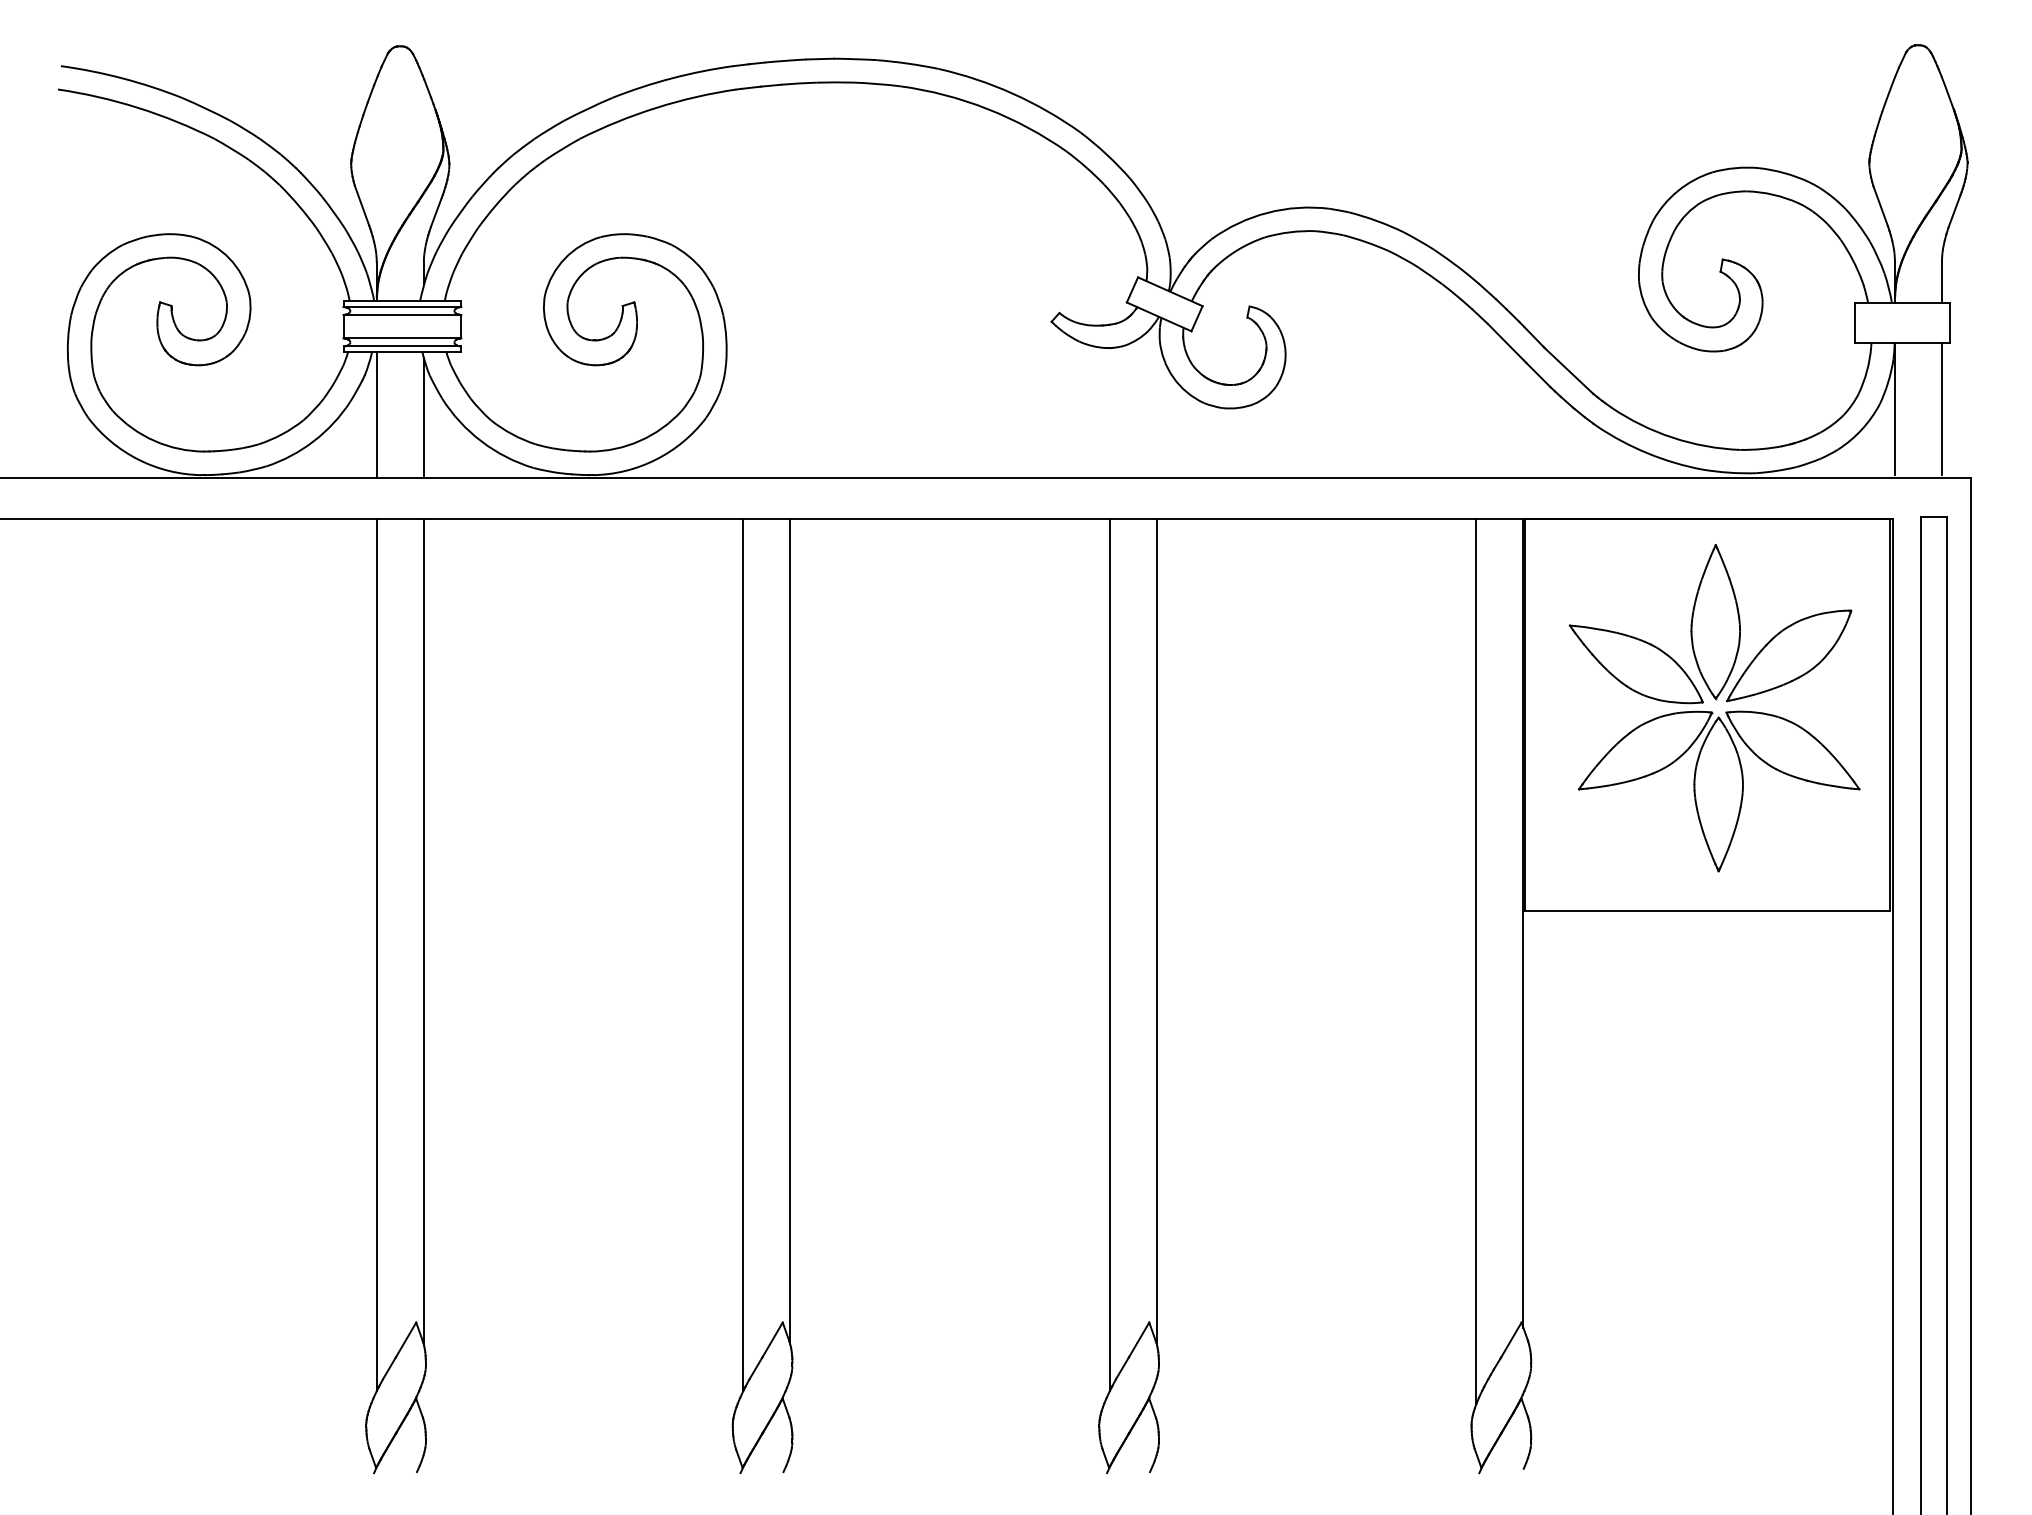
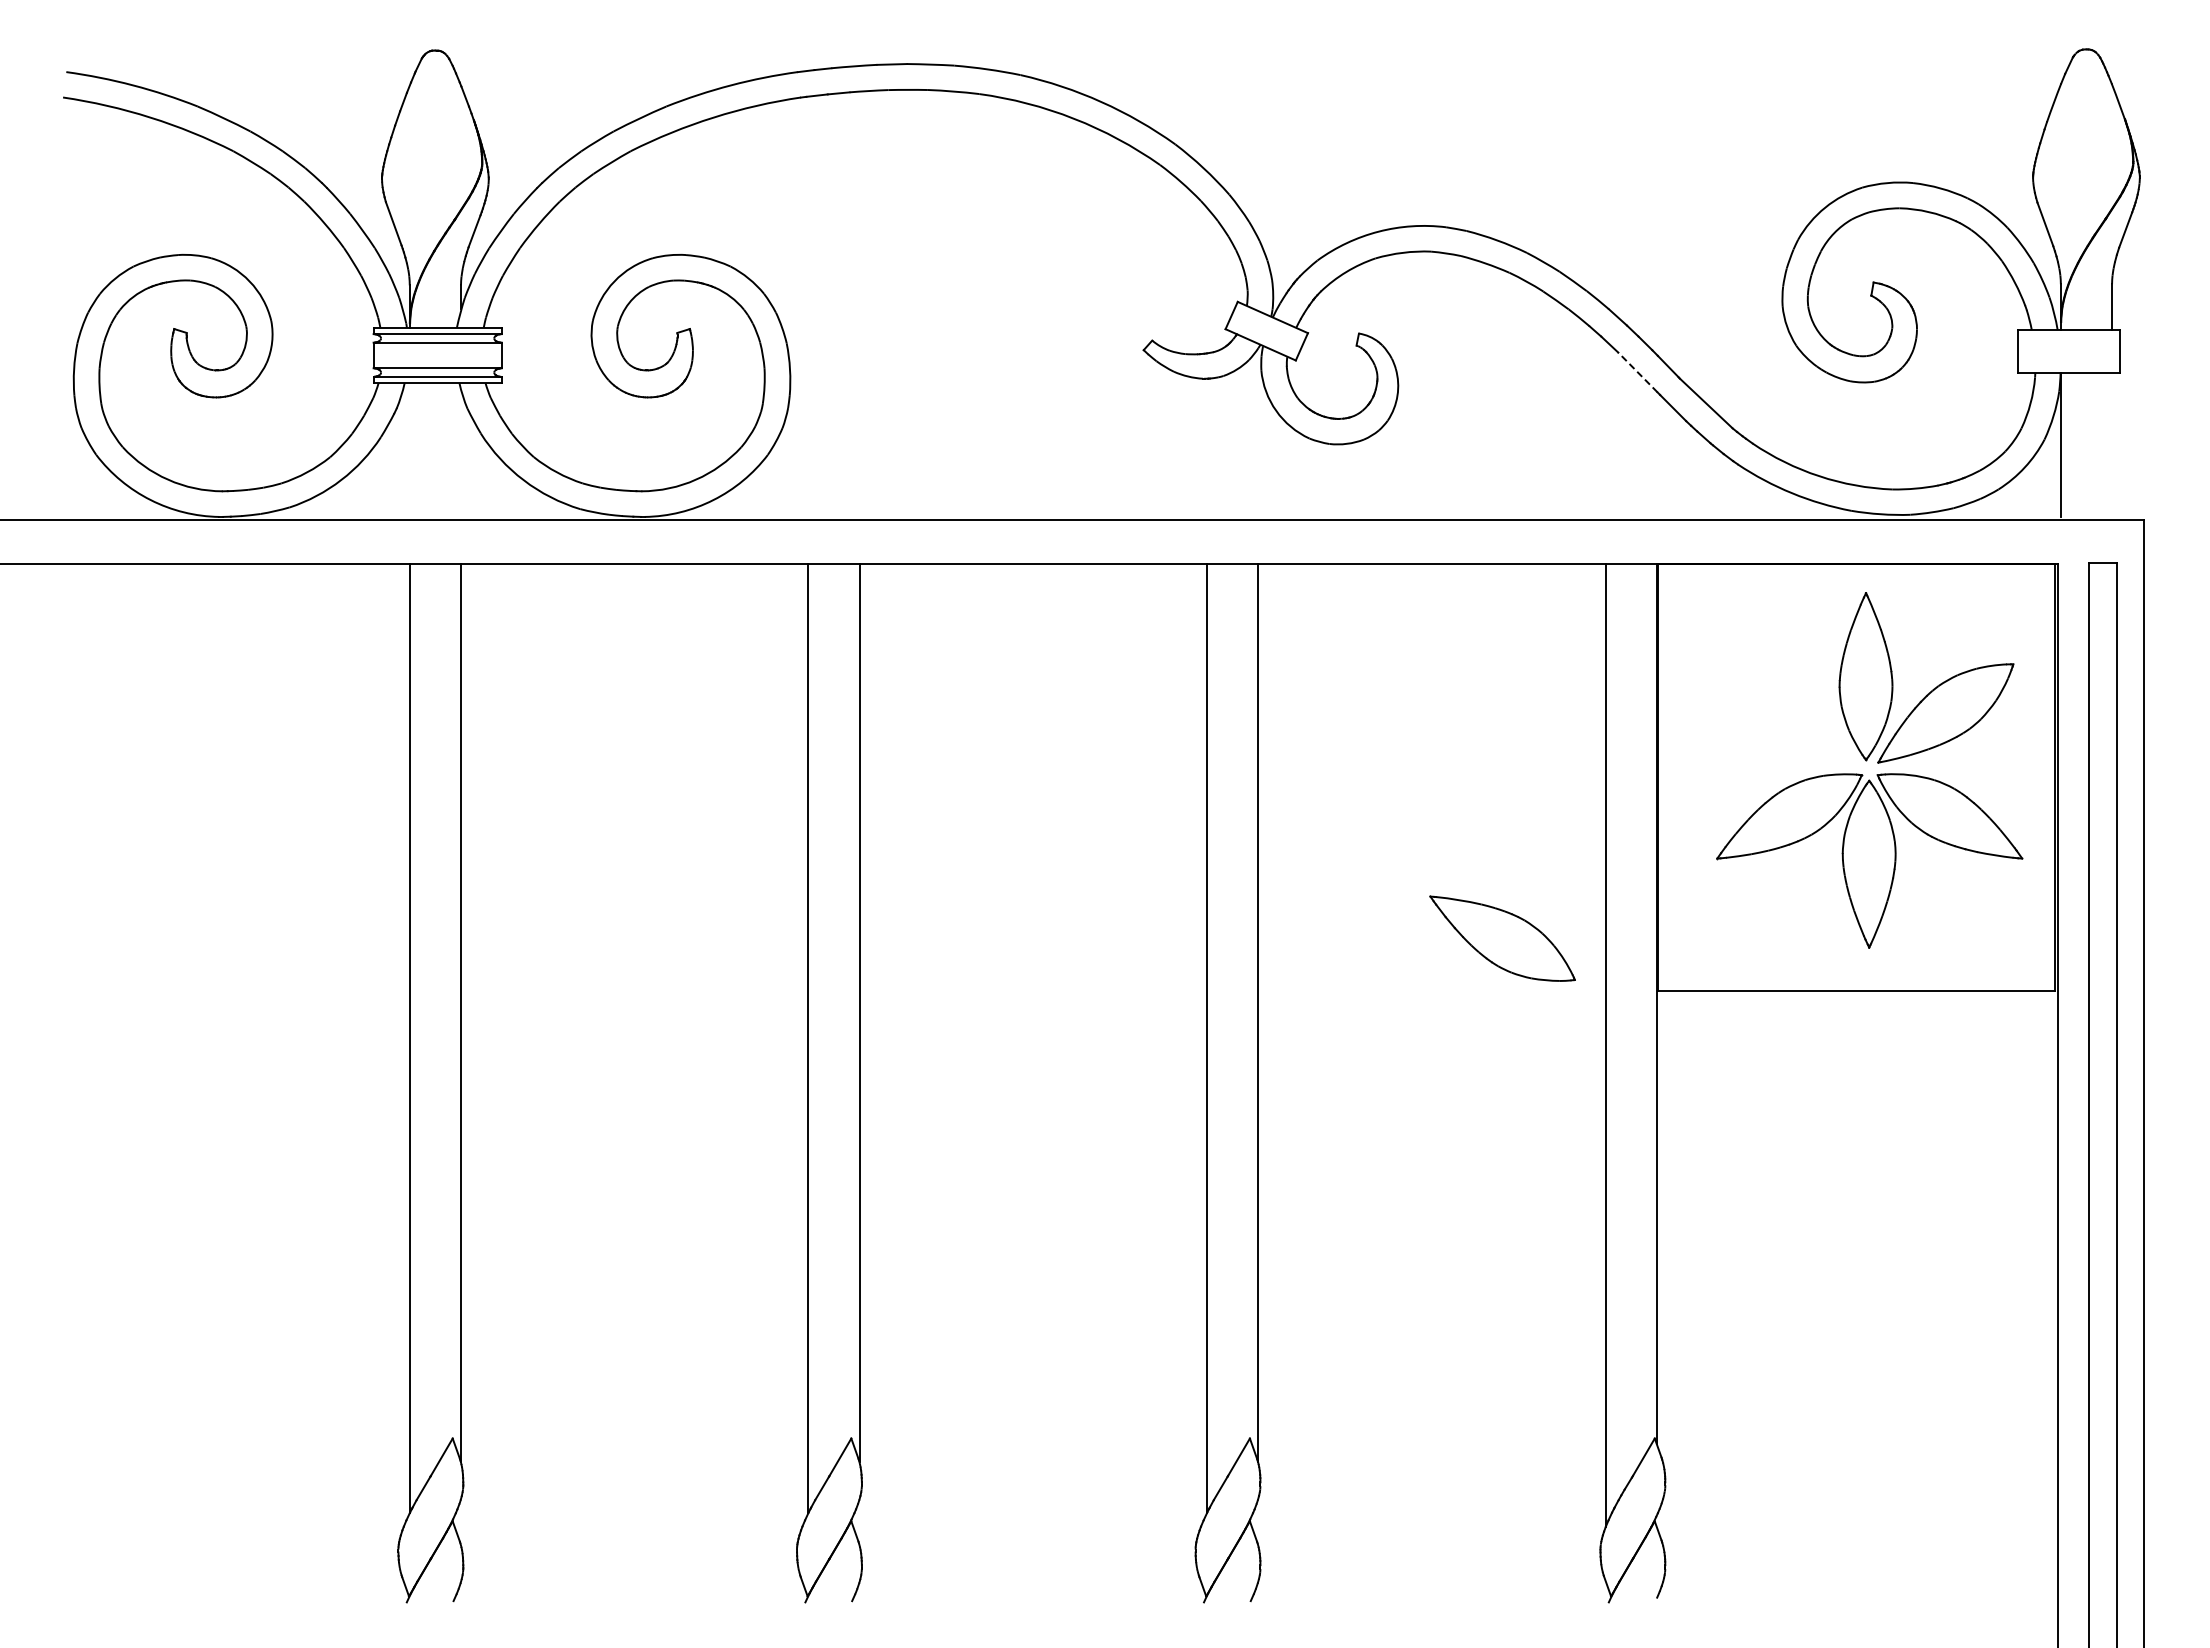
line: (1505, 342) -> (1637, 372), solid -> dashed
line: (1942, 408) -> (2112, 444), removed
line: (376, 414) -> (409, 451), removed
line: (424, 417) -> (461, 454), removed
part: (1636, 664) -> (1502, 938), moved

